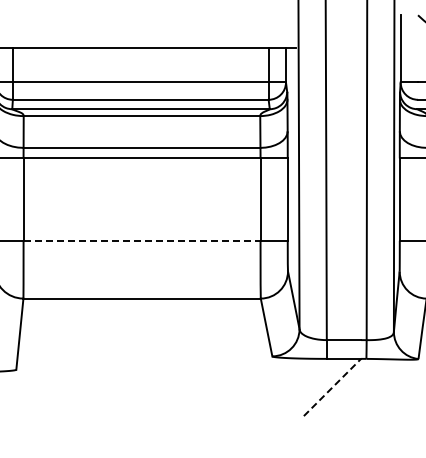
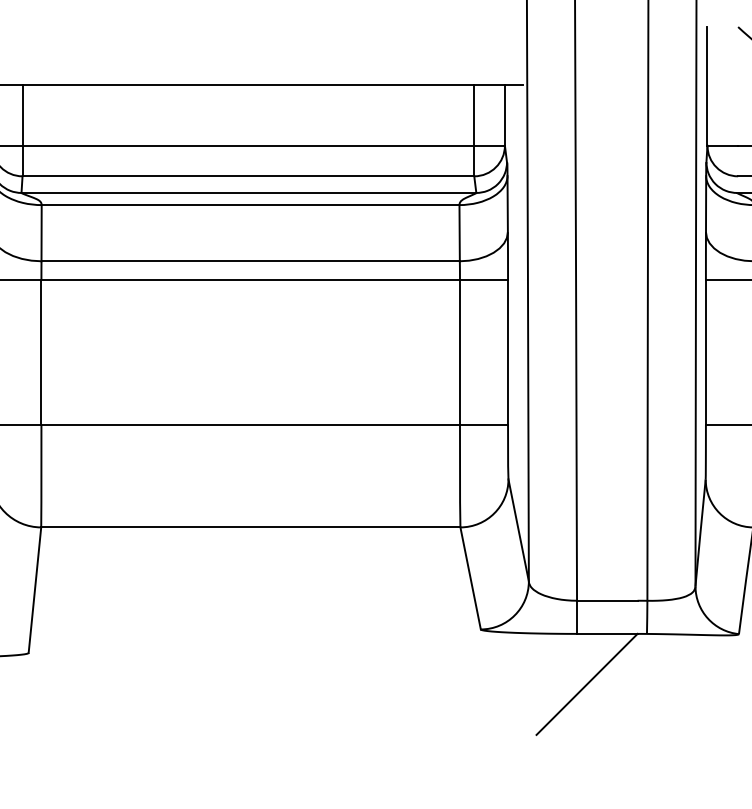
line: (142, 240) -> (251, 424), dashed -> solid
line: (332, 387) -> (587, 684), dashed -> solid

